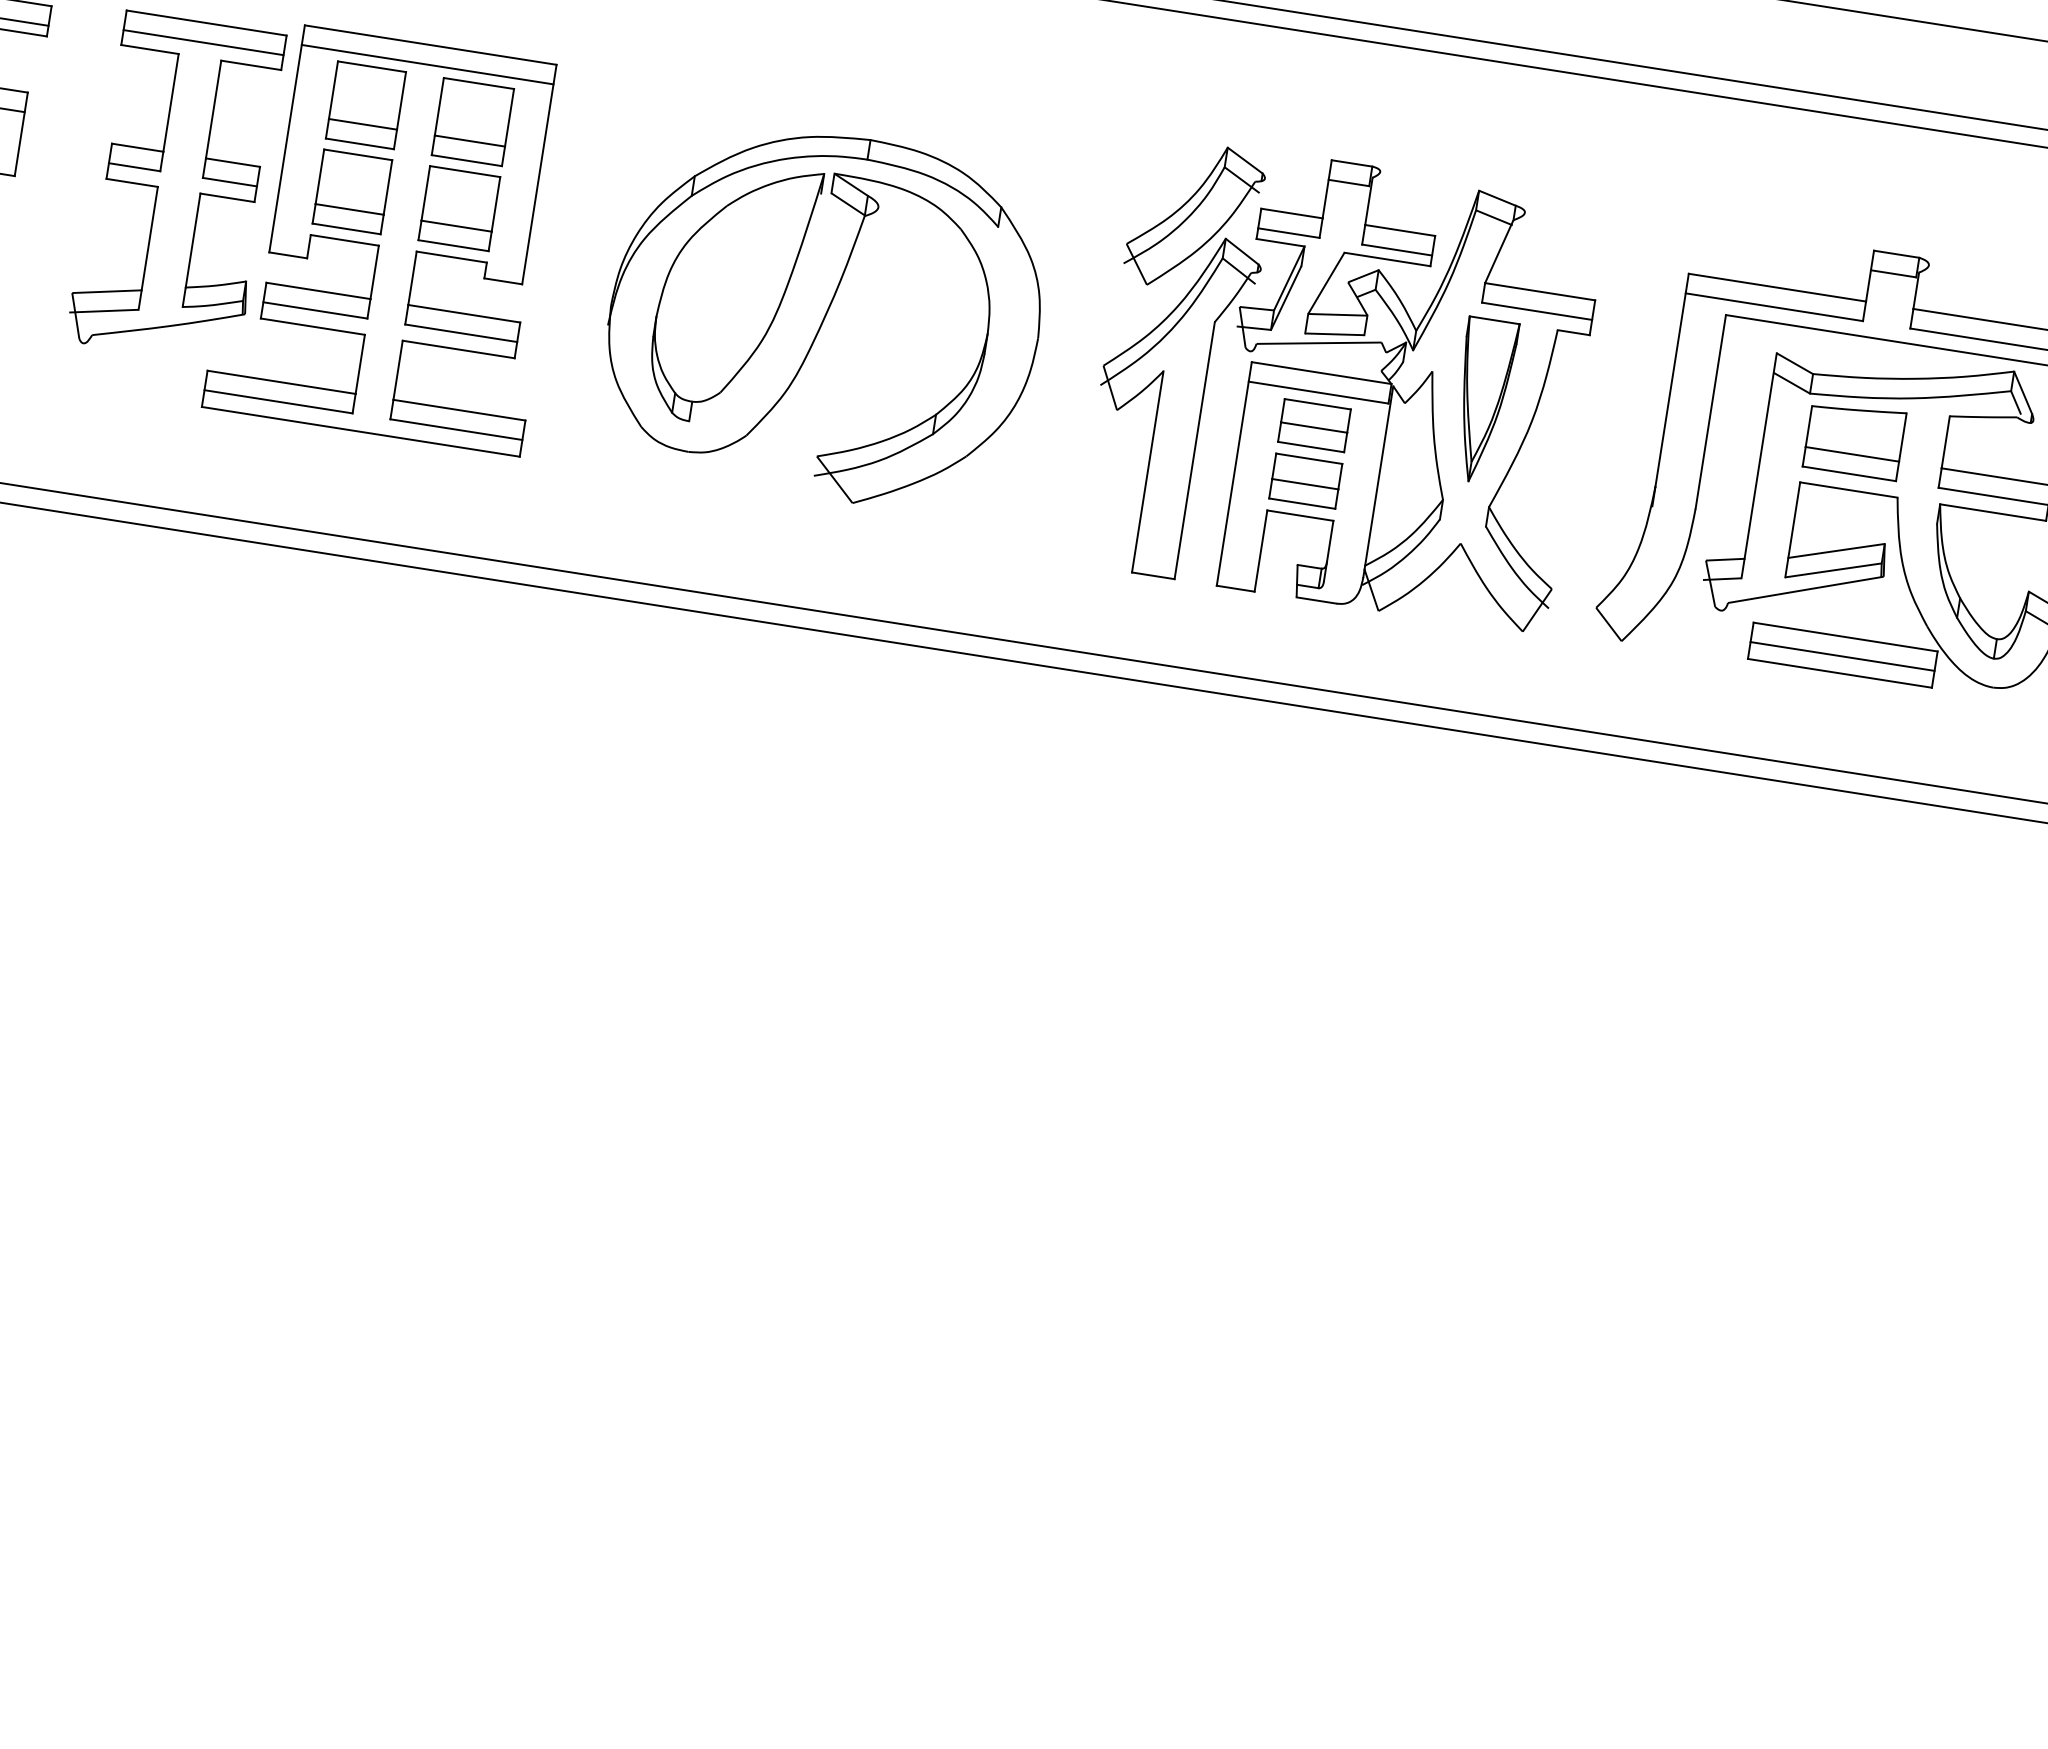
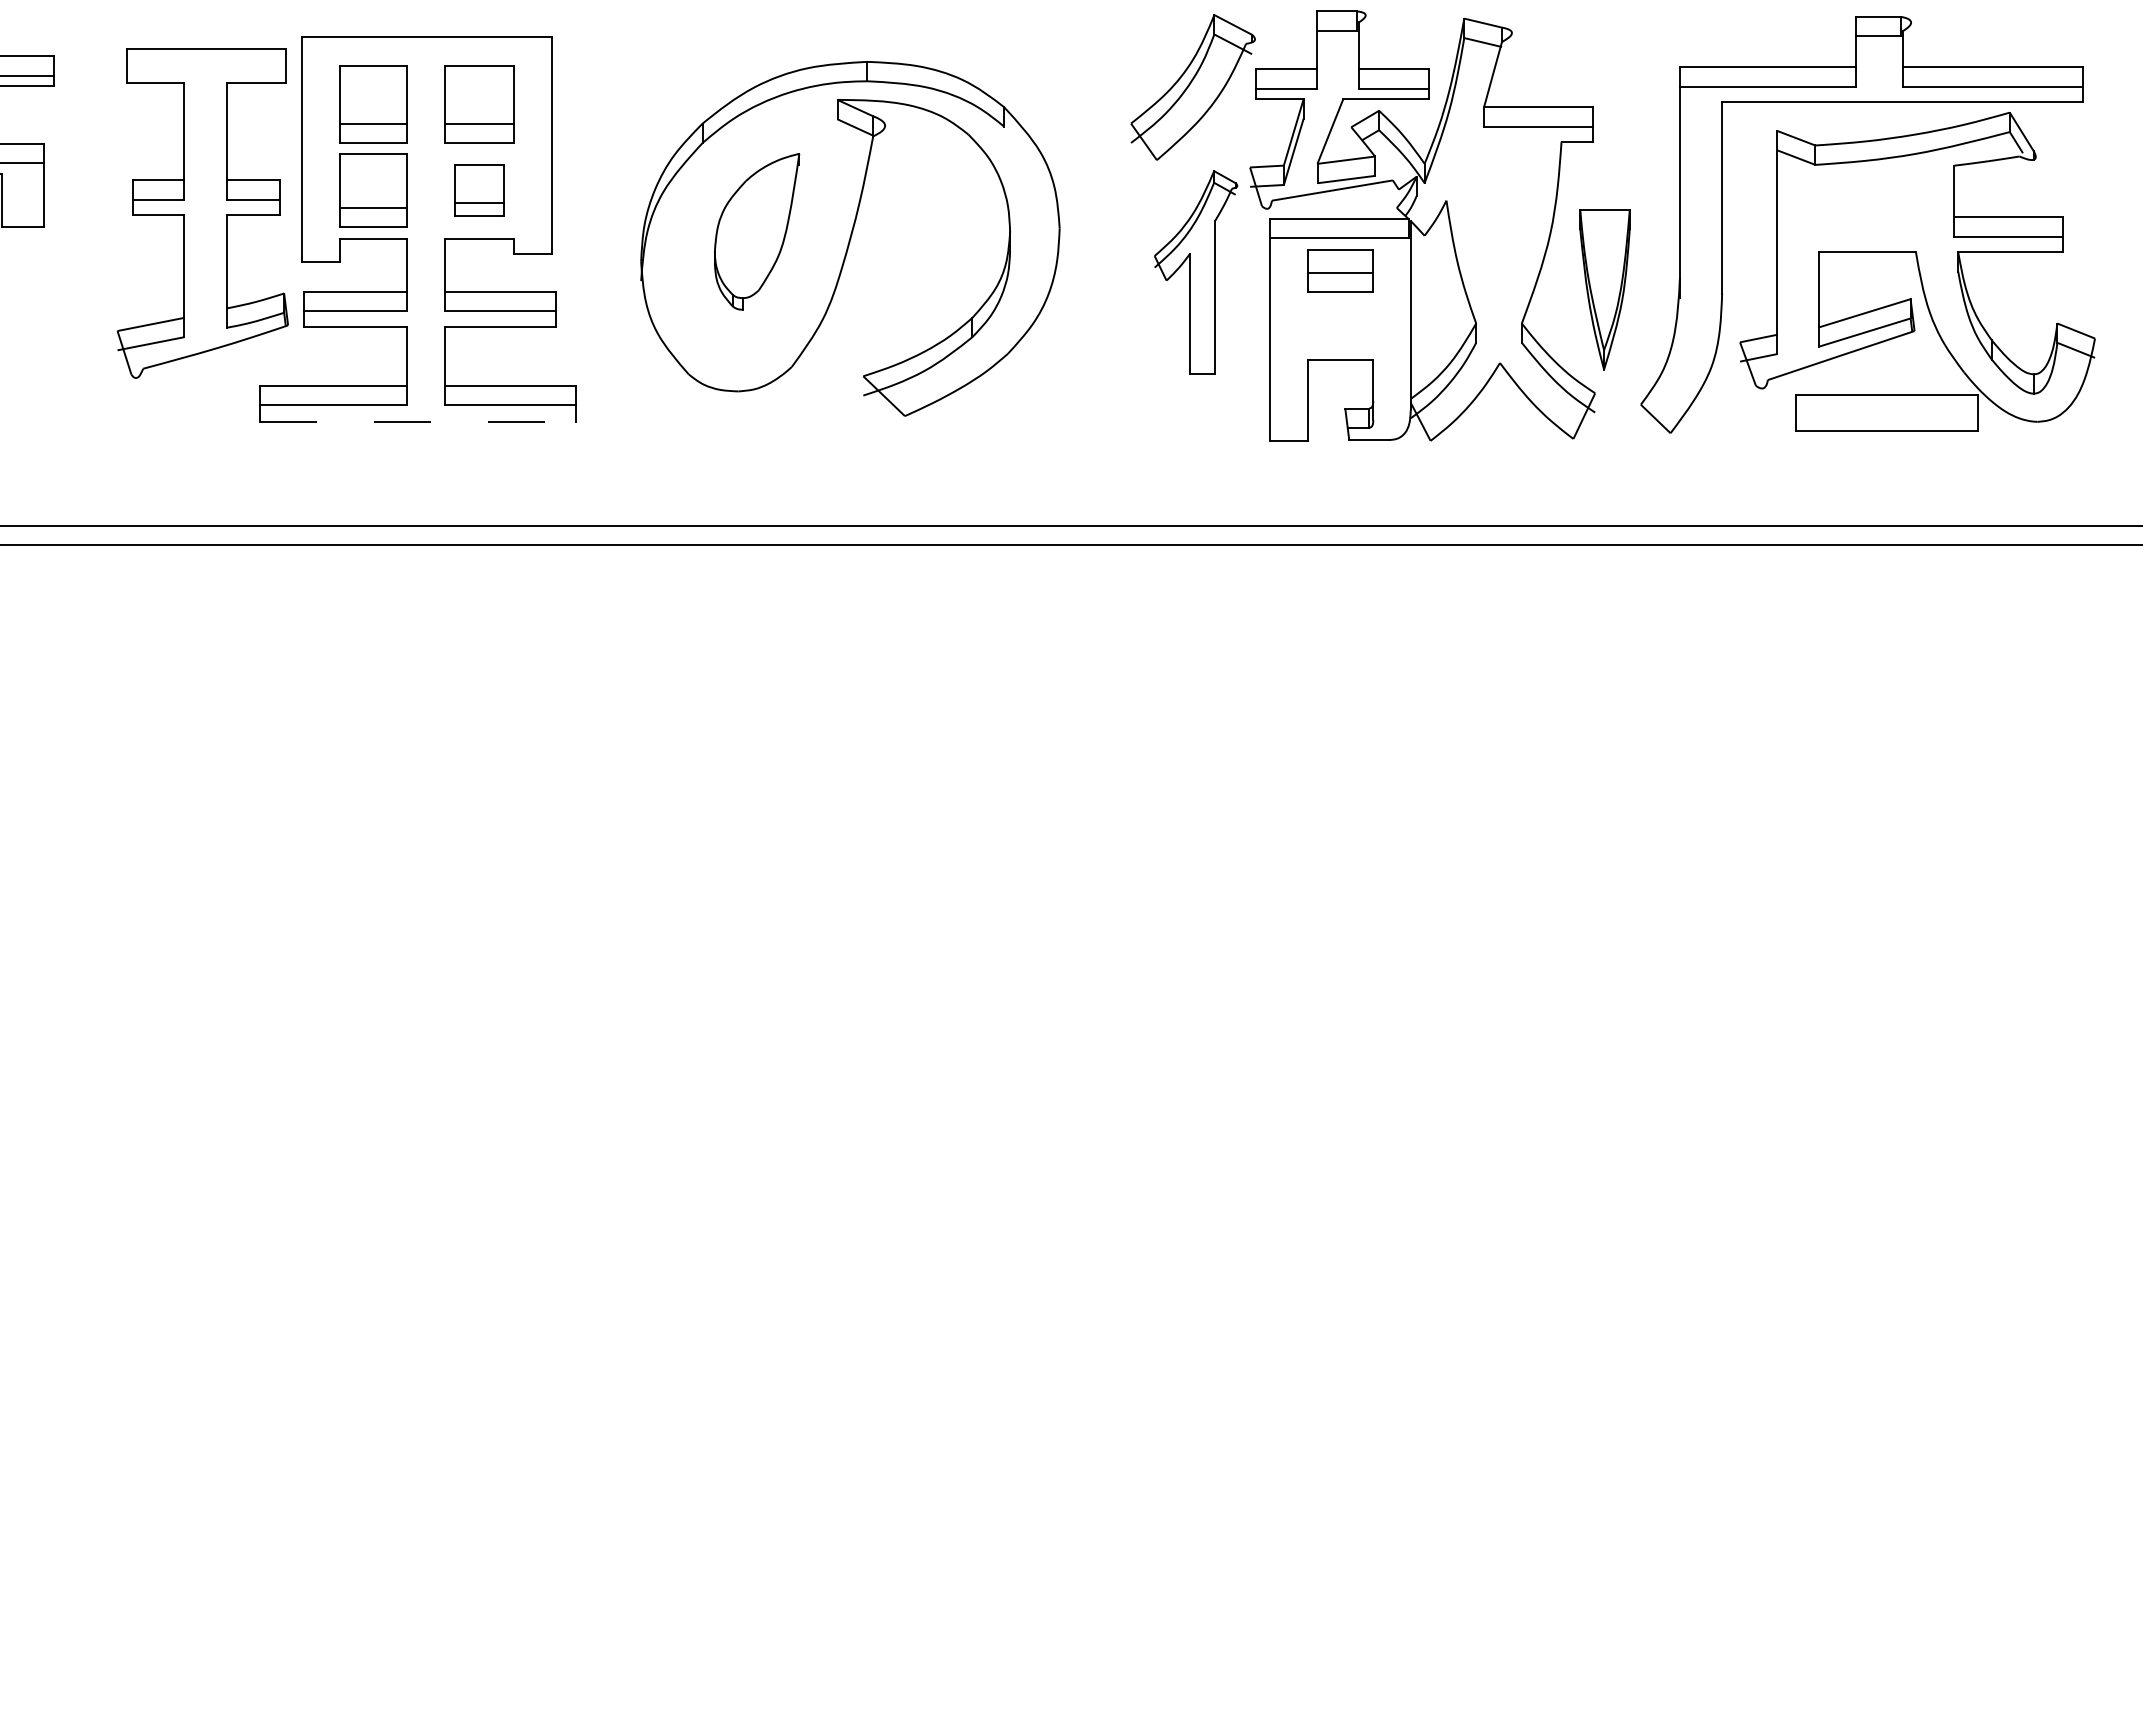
line: (203, 42) -> (206, 68), removed
line: (427, 65) -> (426, 56), removed
part: (459, 208) -> (479, 190), size x0.7
part: (732, 293) -> (756, 231), size x0.6
part: (1481, 400) -> (1604, 289), moved
part: (1168, 404) -> (1195, 272), size x0.6
line: (361, 431) -> (418, 421), solid -> dashed
part: (1854, 439) -> (1865, 202), removed
part: (1305, 480) -> (1340, 325), removed
line: (1842, 656) -> (1886, 414), removed

